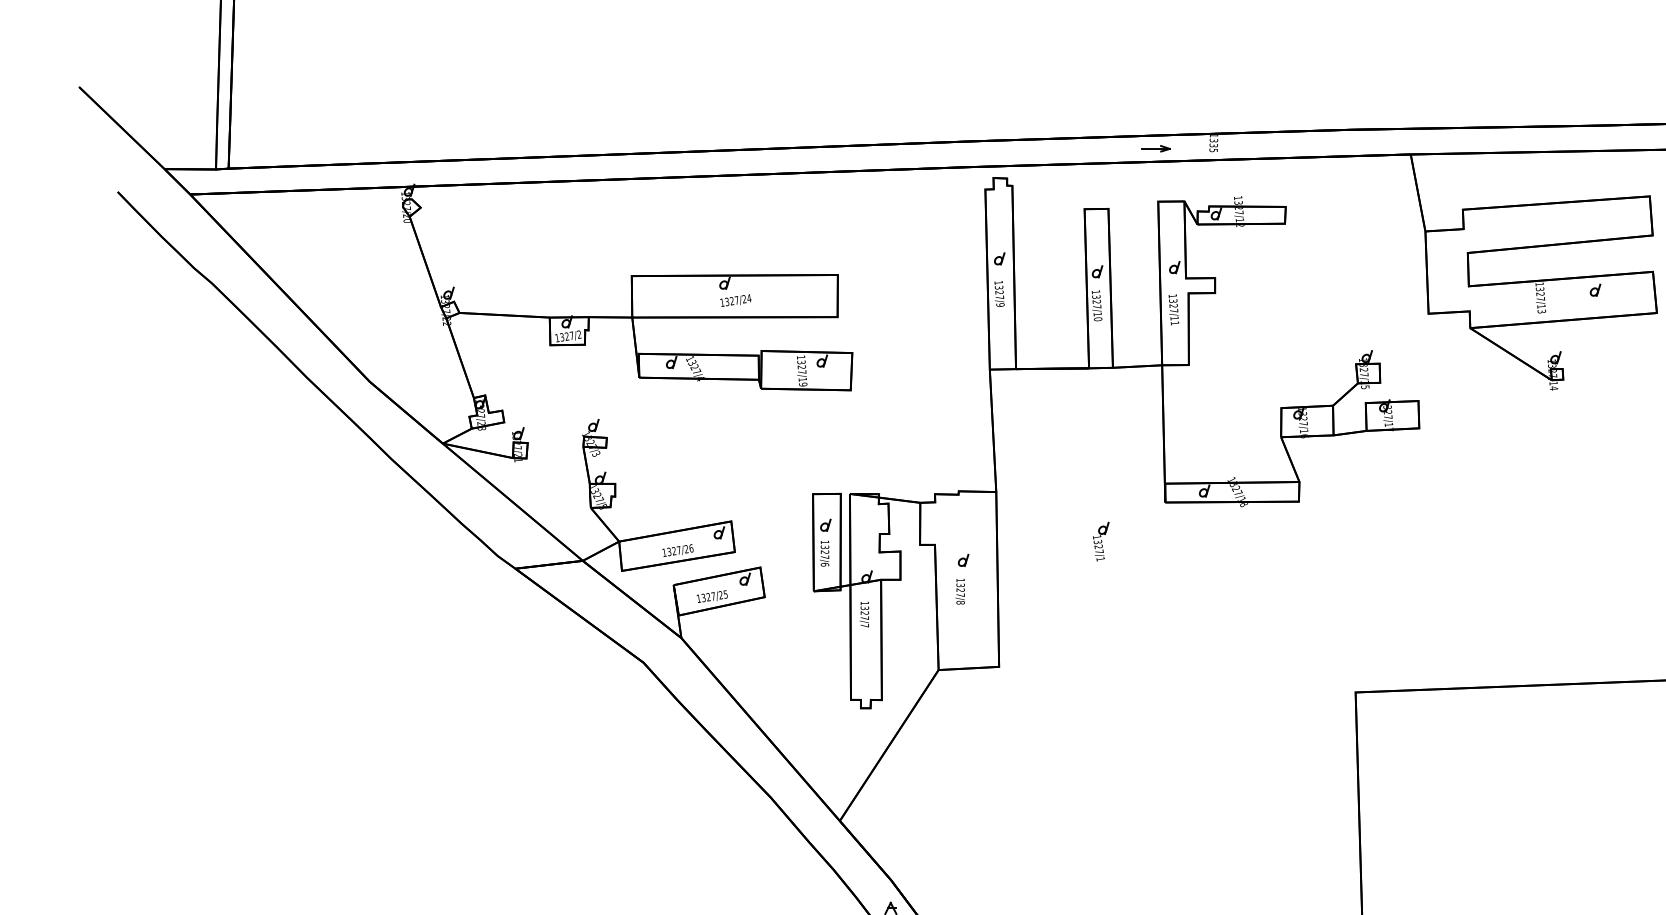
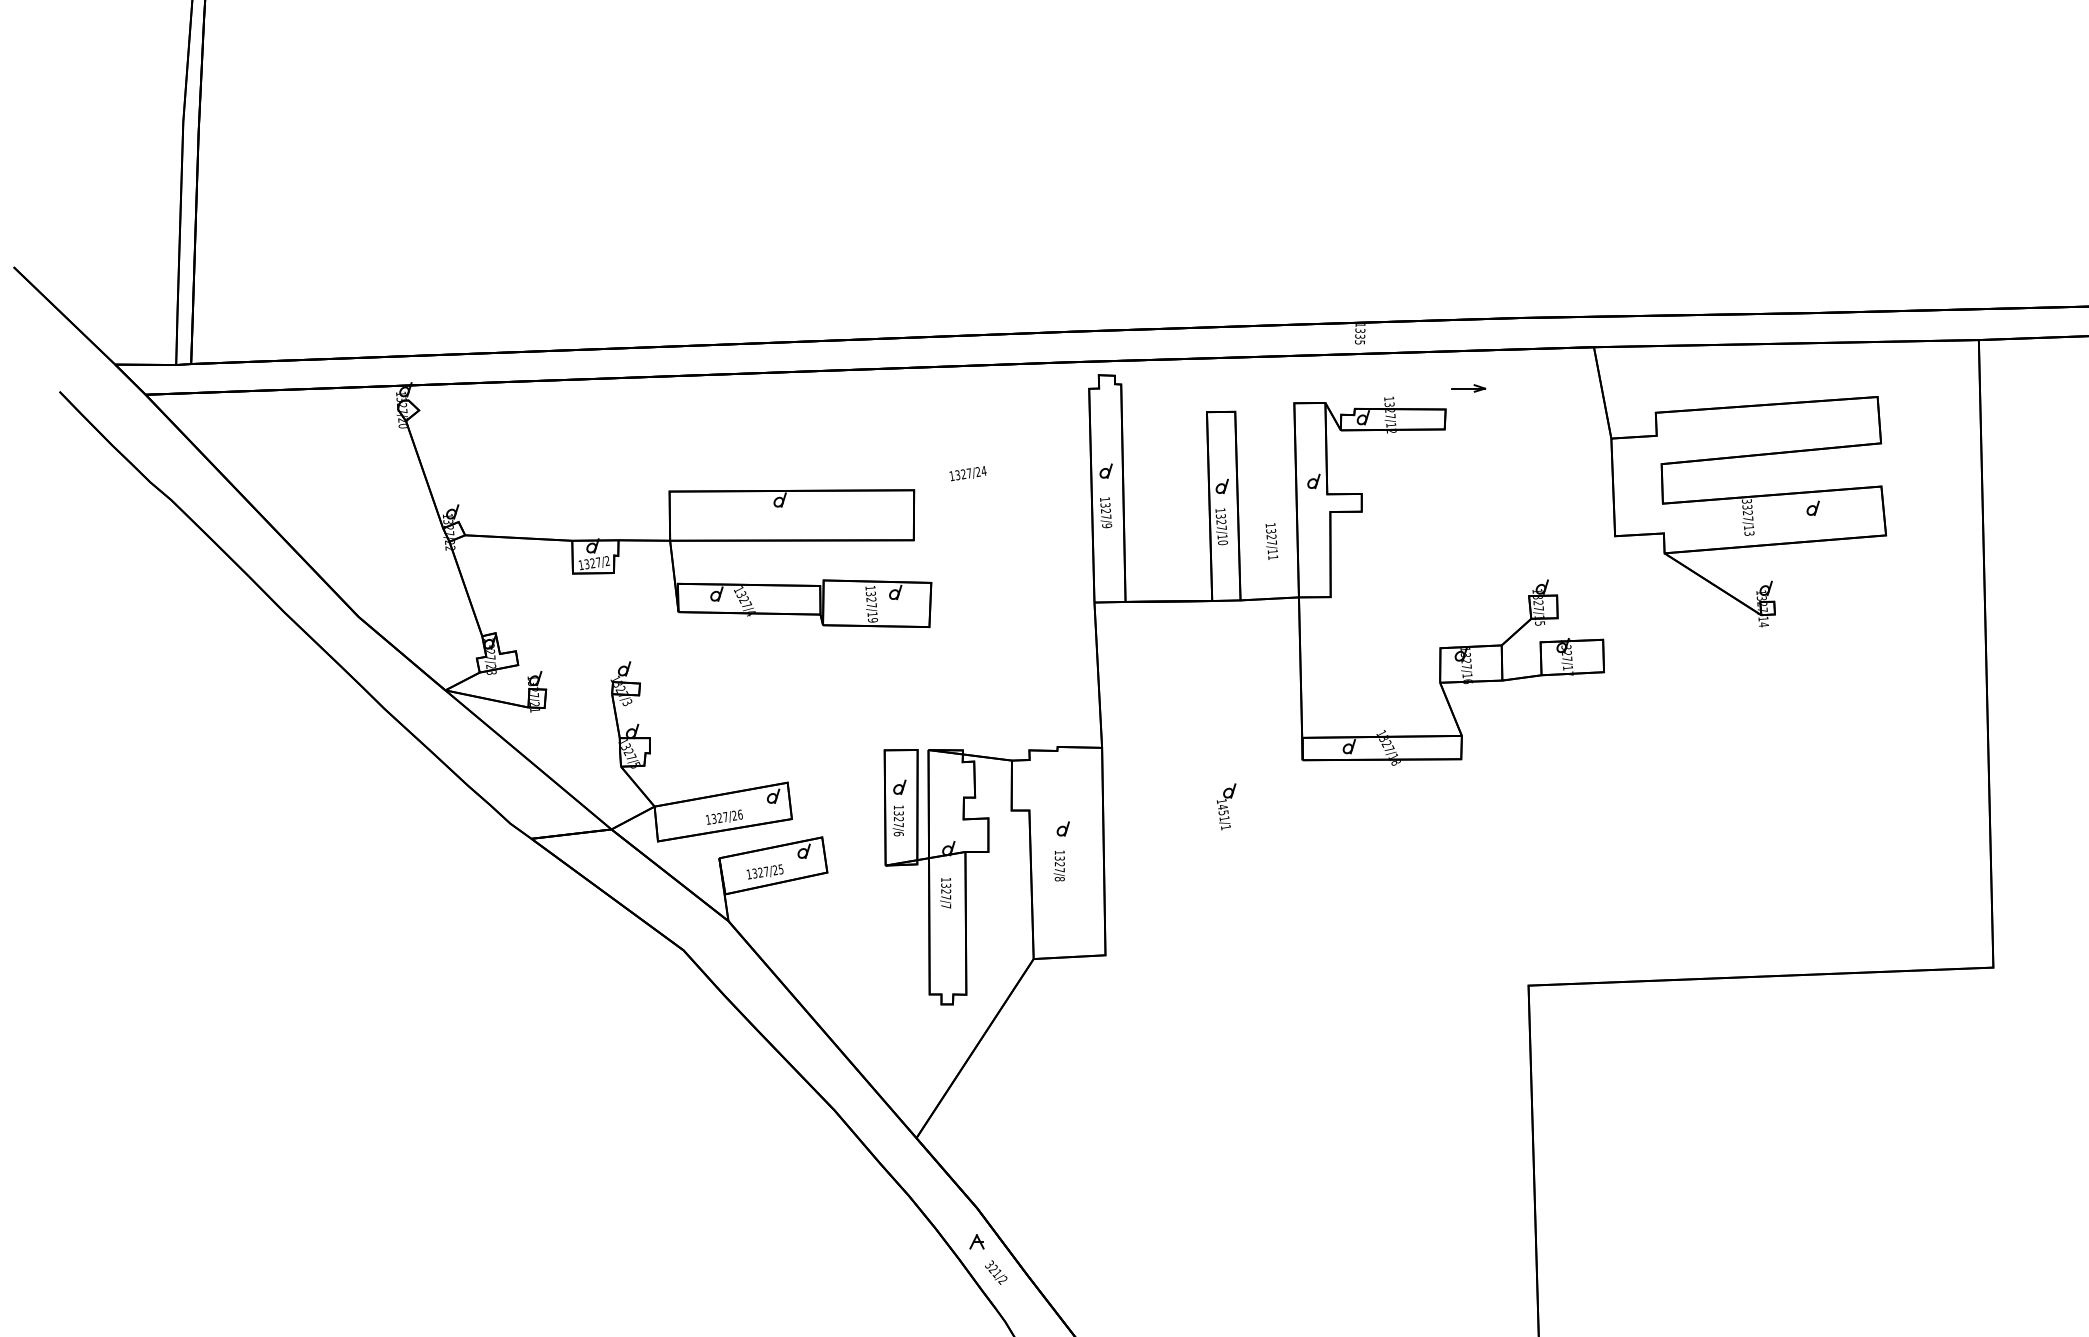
part: (1155, 148) -> (1468, 388), moved
text: (1539, 284) -> (1746, 501), 1327/13 -> 3327/13
text: (735, 300) -> (967, 473), moved
text: (1173, 309) -> (1271, 541), moved
text: (1098, 546) -> (1223, 812), 1327/1 -> 1451/1

